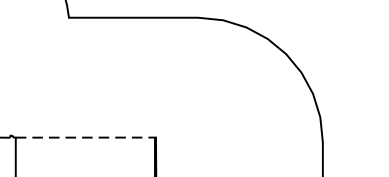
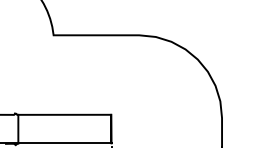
line: (86, 137) -> (65, 114), dashed -> solid

